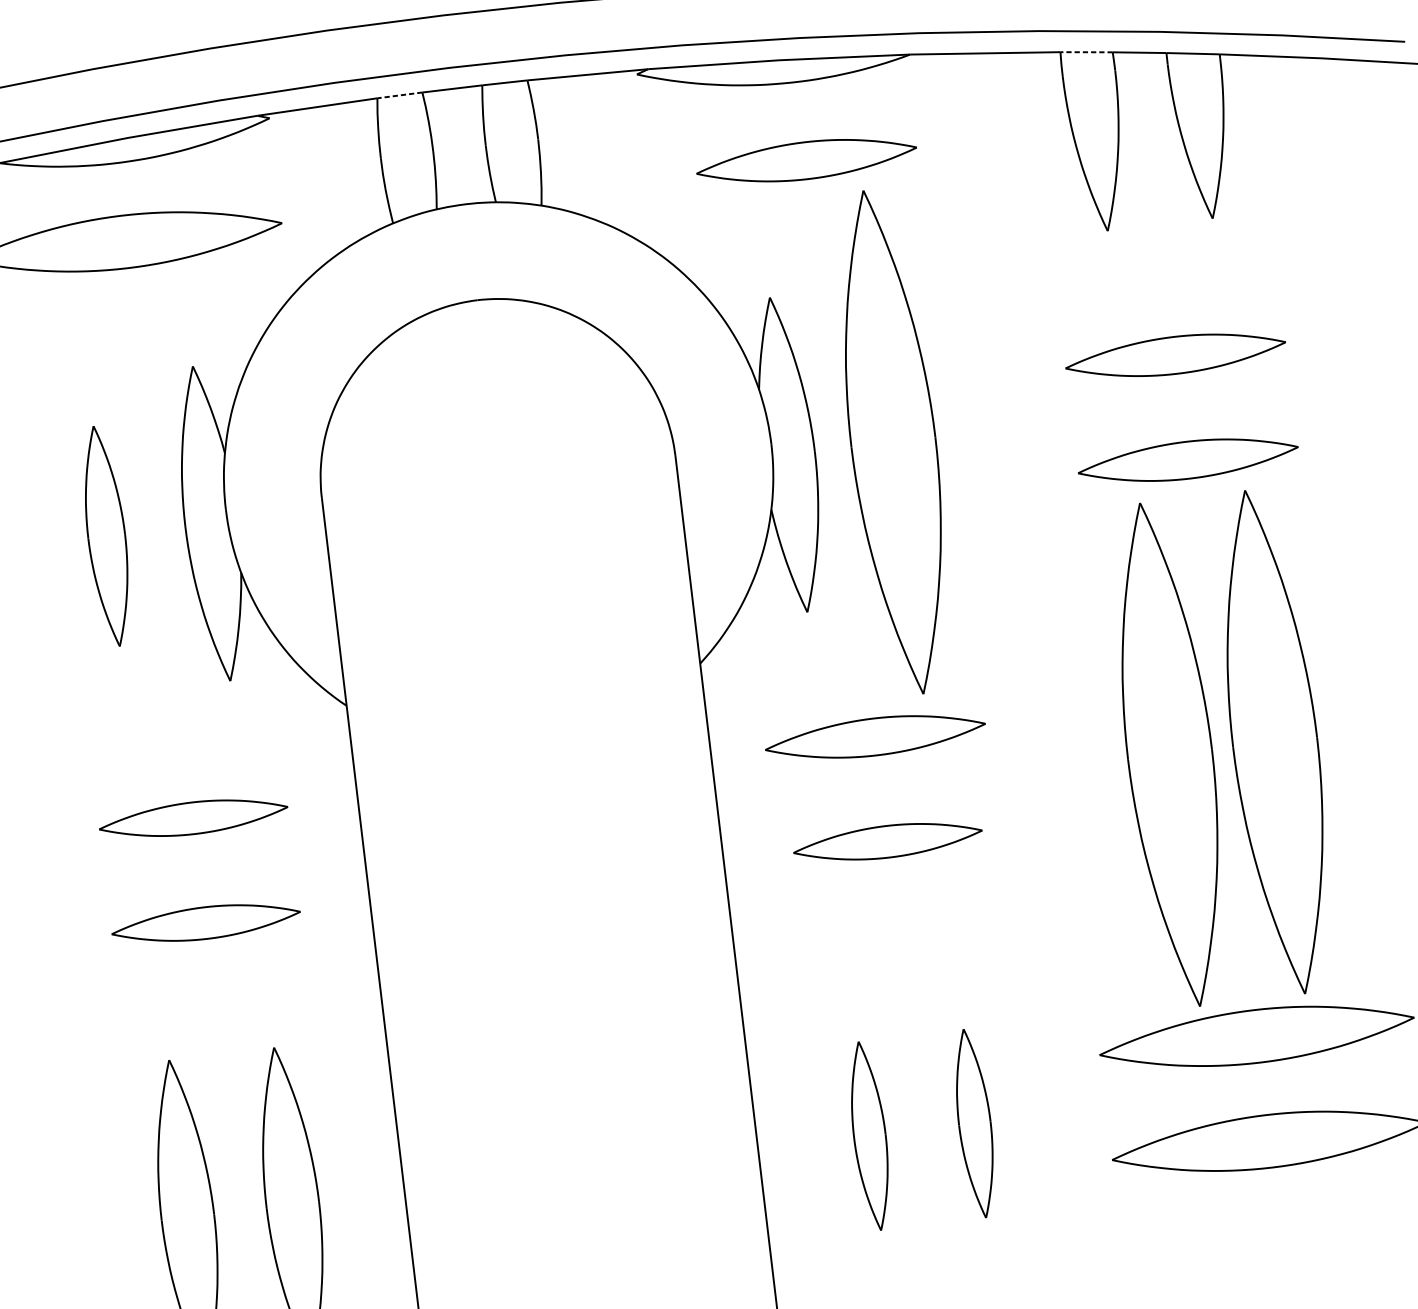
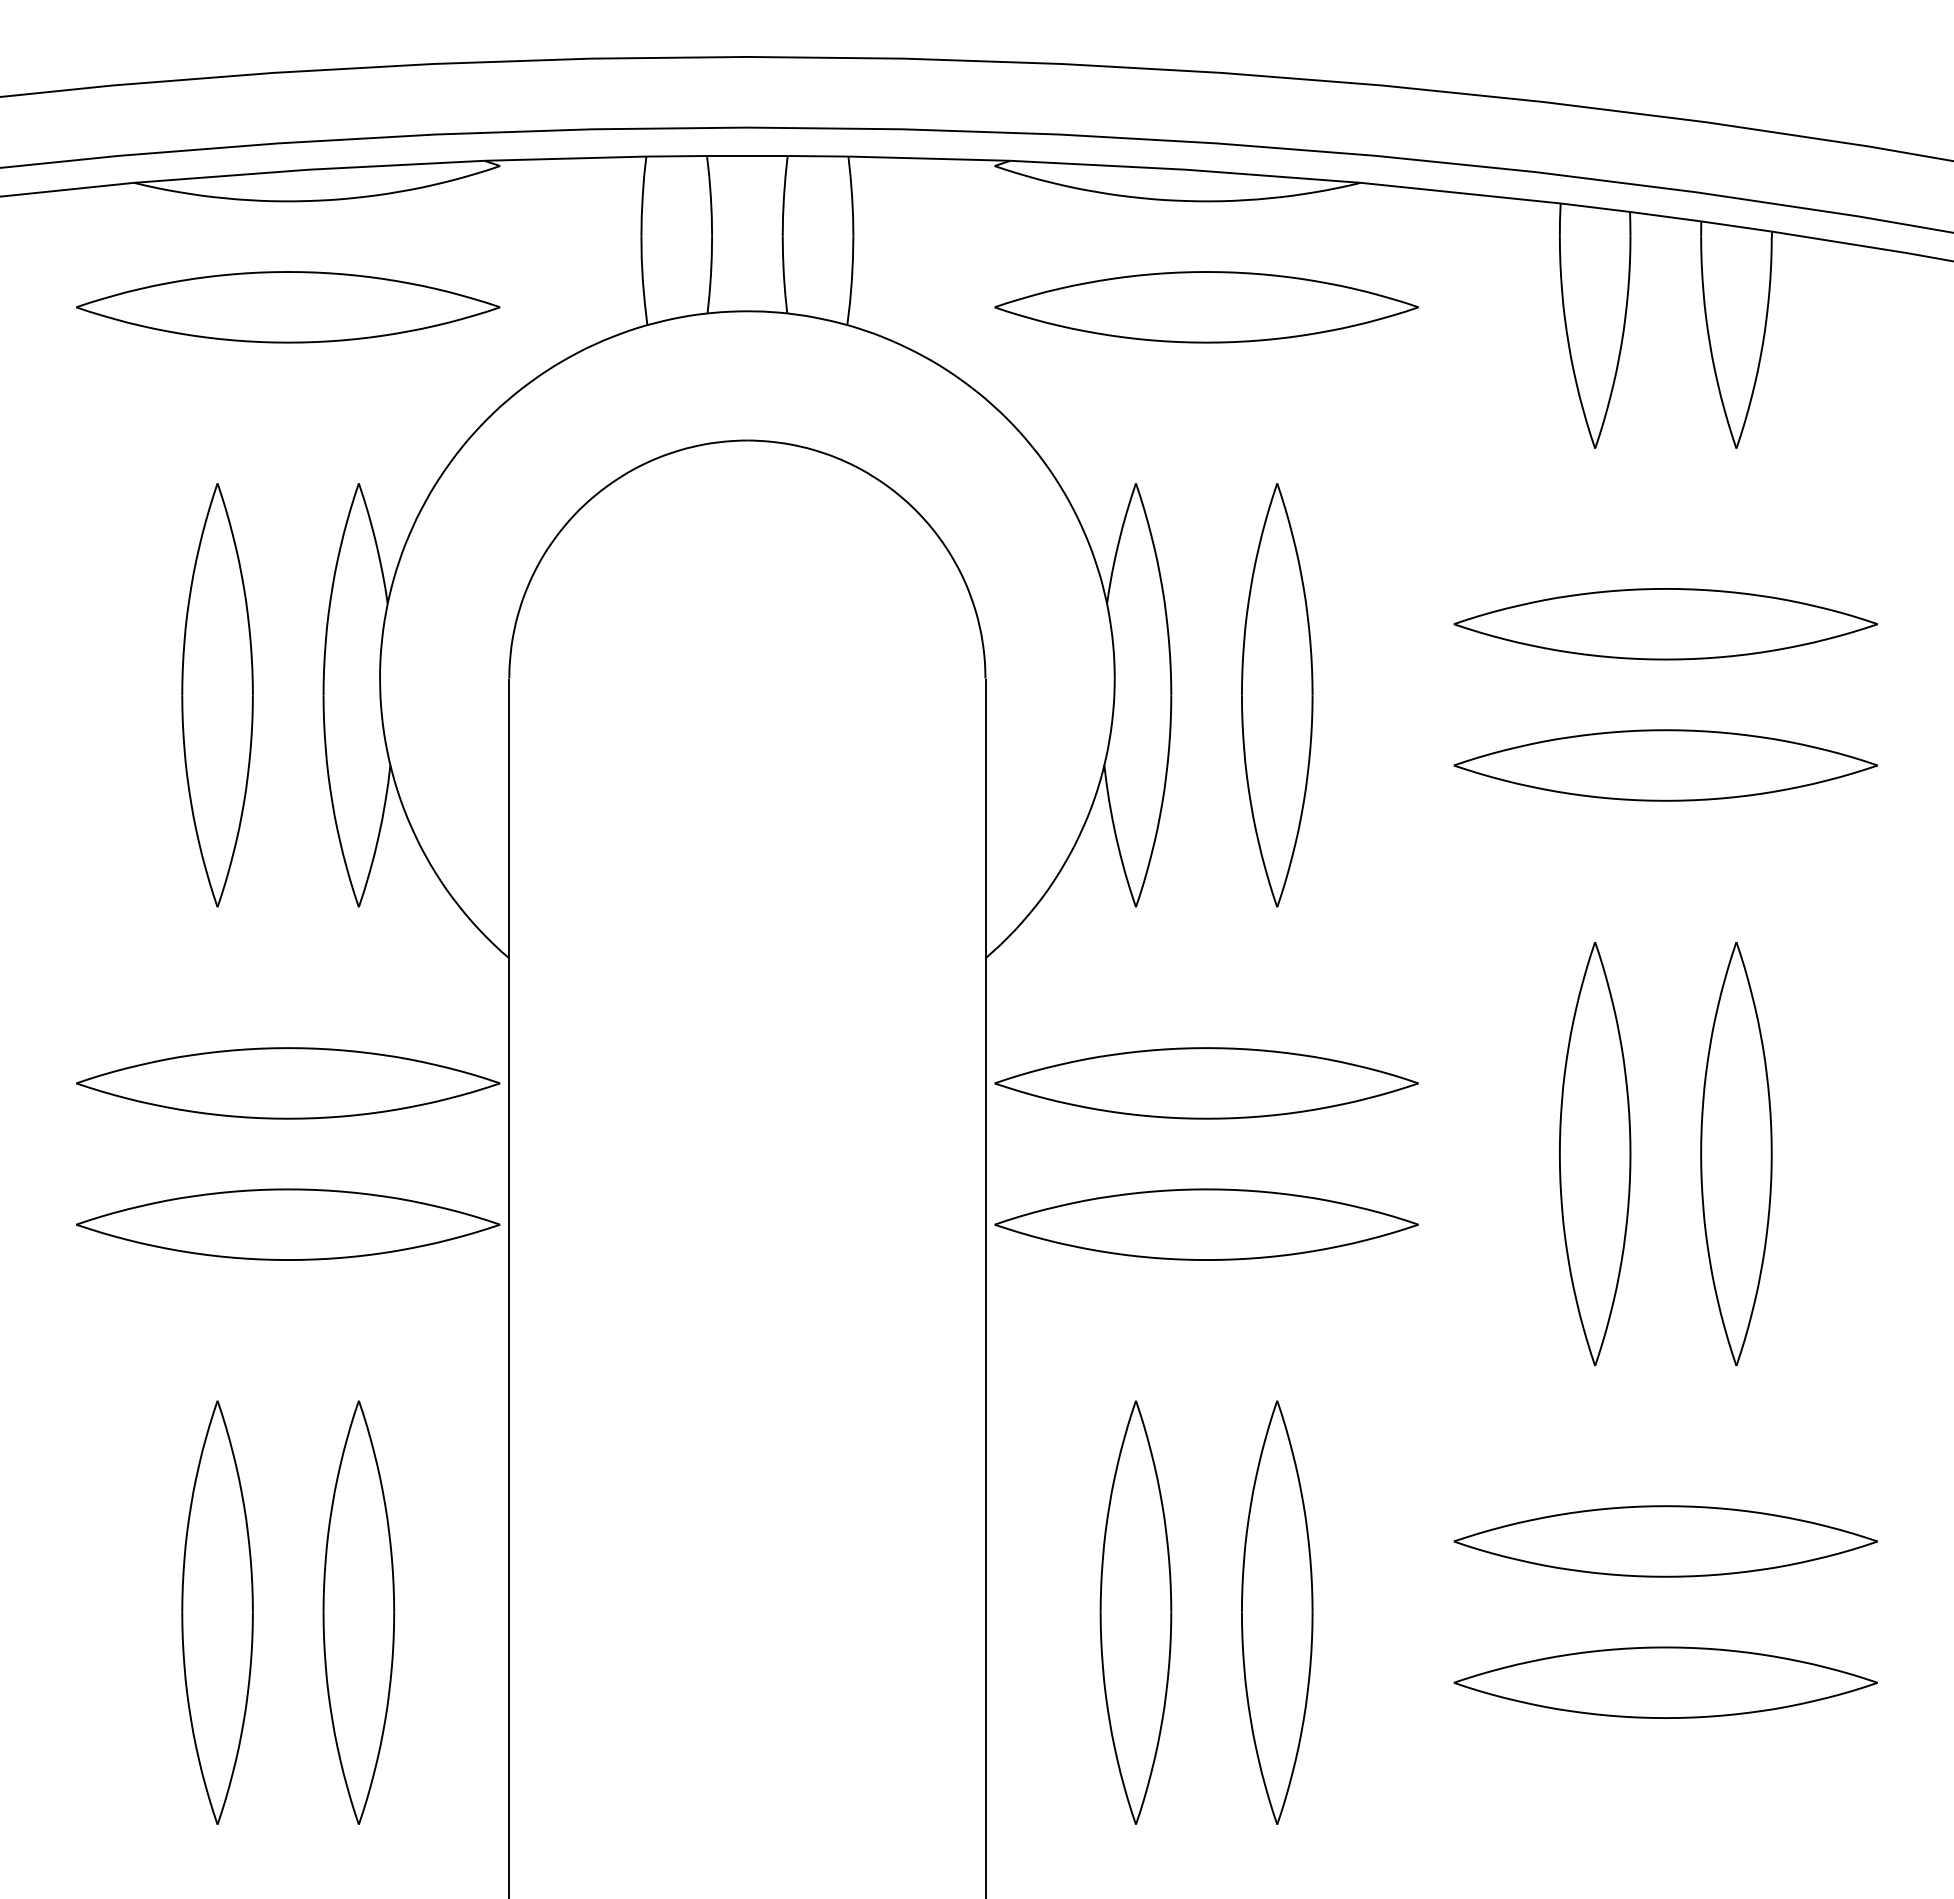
line: (1086, 52) -> (1595, 207), dashed -> solid
line: (399, 95) -> (676, 156), dashed -> solid
part: (806, 160) -> (1206, 307), size x1.43
part: (1175, 355) -> (1665, 624), size x1.43
part: (893, 442) -> (1277, 695), size x0.62
part: (1188, 460) -> (1665, 765), size x1.43
part: (106, 536) -> (217, 695), size x1.43
part: (875, 736) -> (1206, 1083), size x1.43
part: (1275, 742) -> (1736, 1154), size x0.62
part: (1170, 755) -> (1595, 1154), size x0.62
part: (193, 818) -> (288, 1083), size x1.67
part: (887, 841) -> (1206, 1224), size x1.67
part: (206, 922) -> (288, 1224), size x1.67
part: (974, 1123) -> (1277, 1612), size x1.67
part: (869, 1136) -> (1135, 1612), size x1.67

